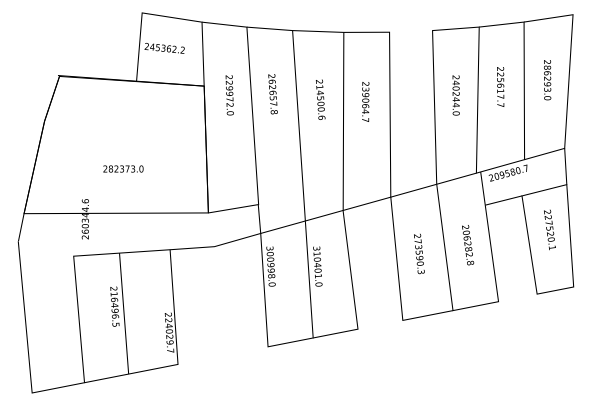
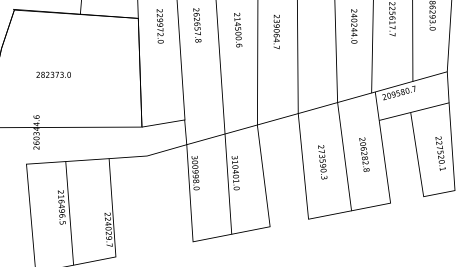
text: (123, 168) -> (53, 74), moved
text: (549, 229) -> (440, 153), moved

